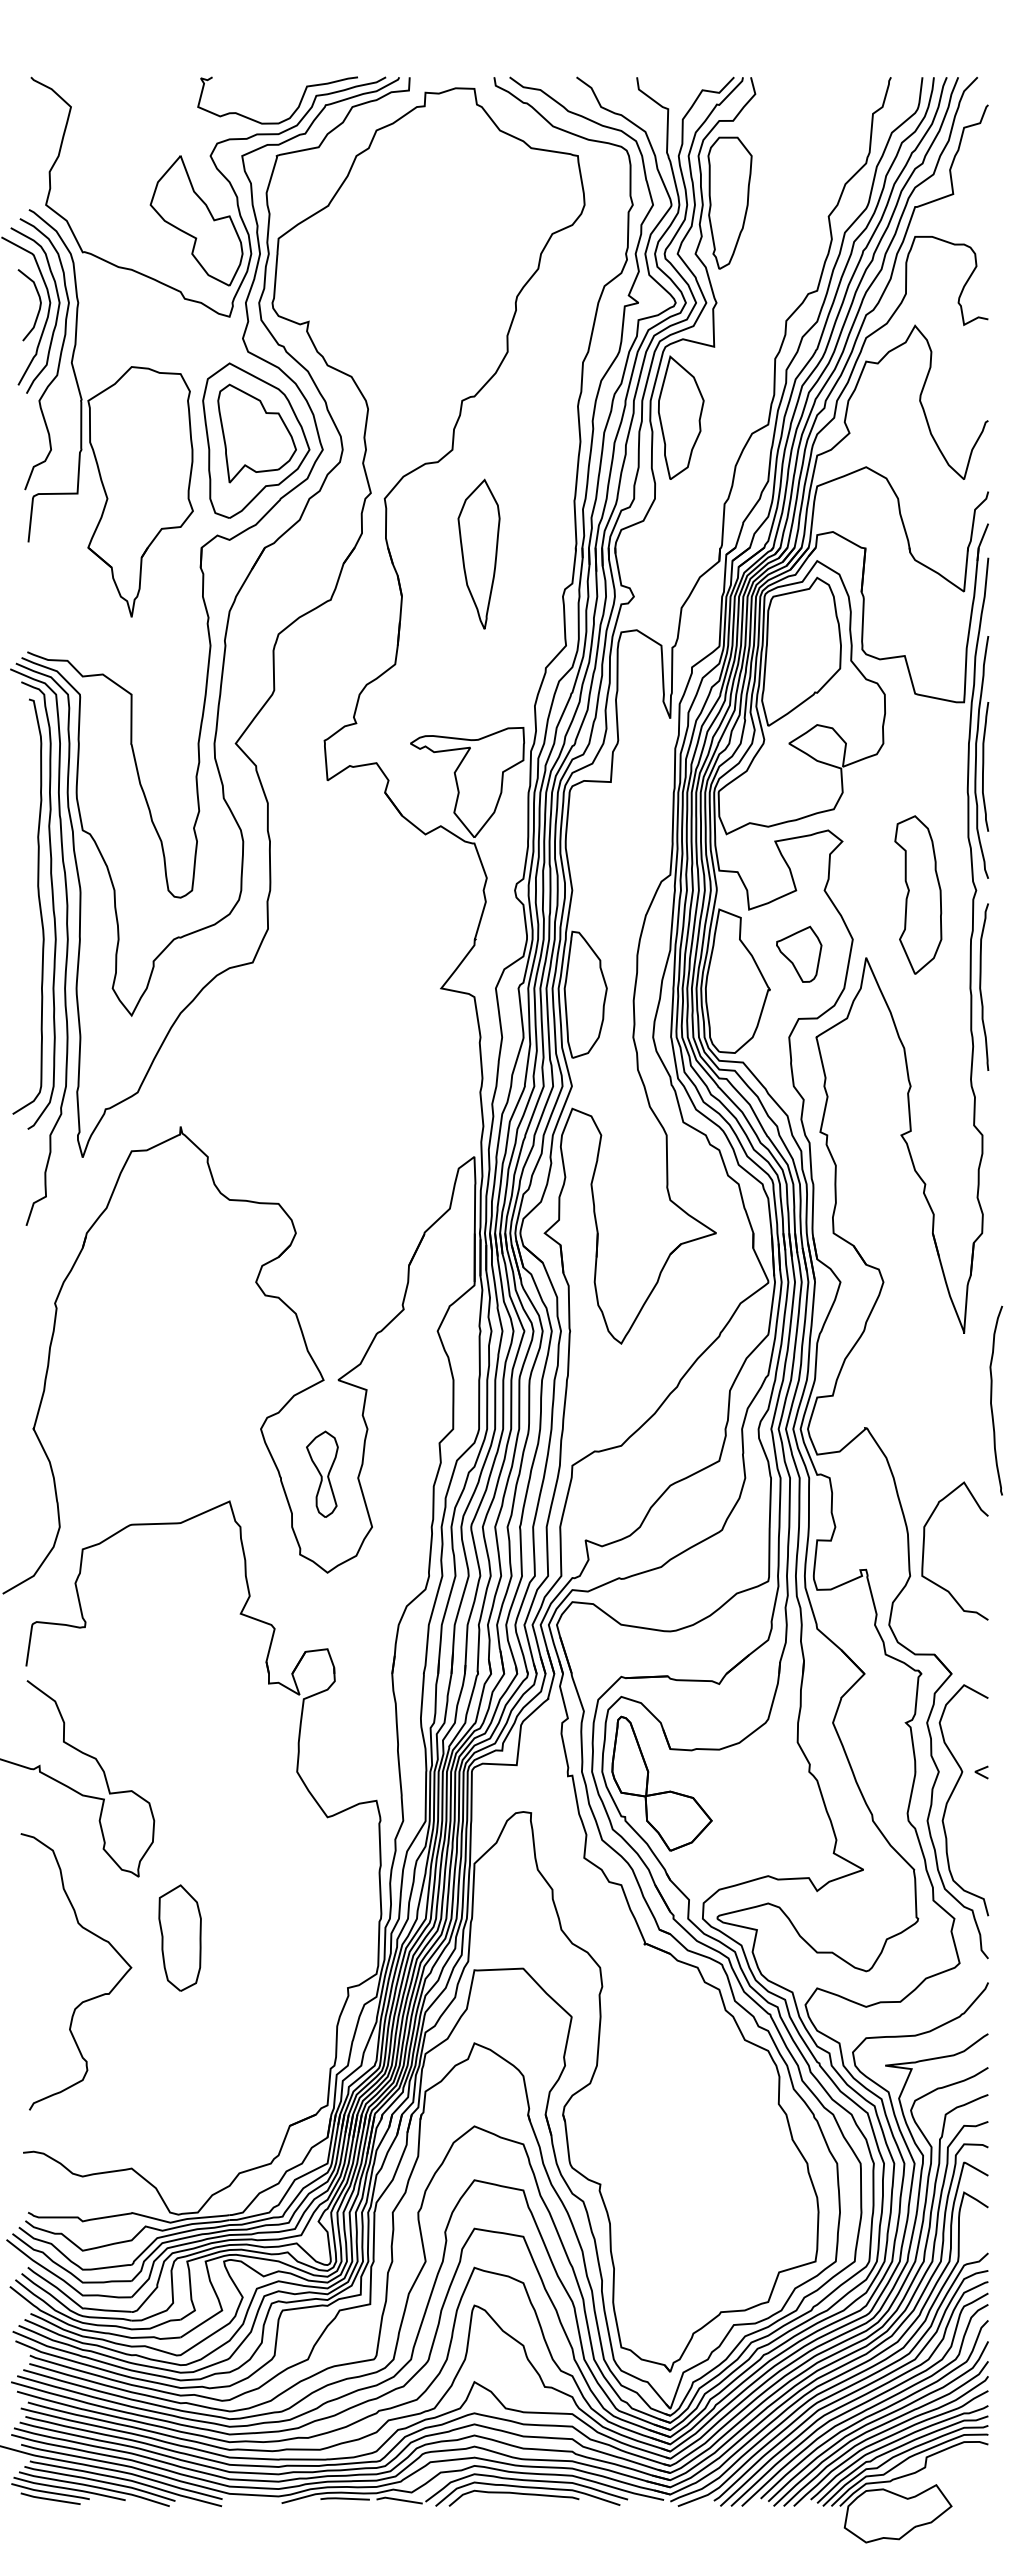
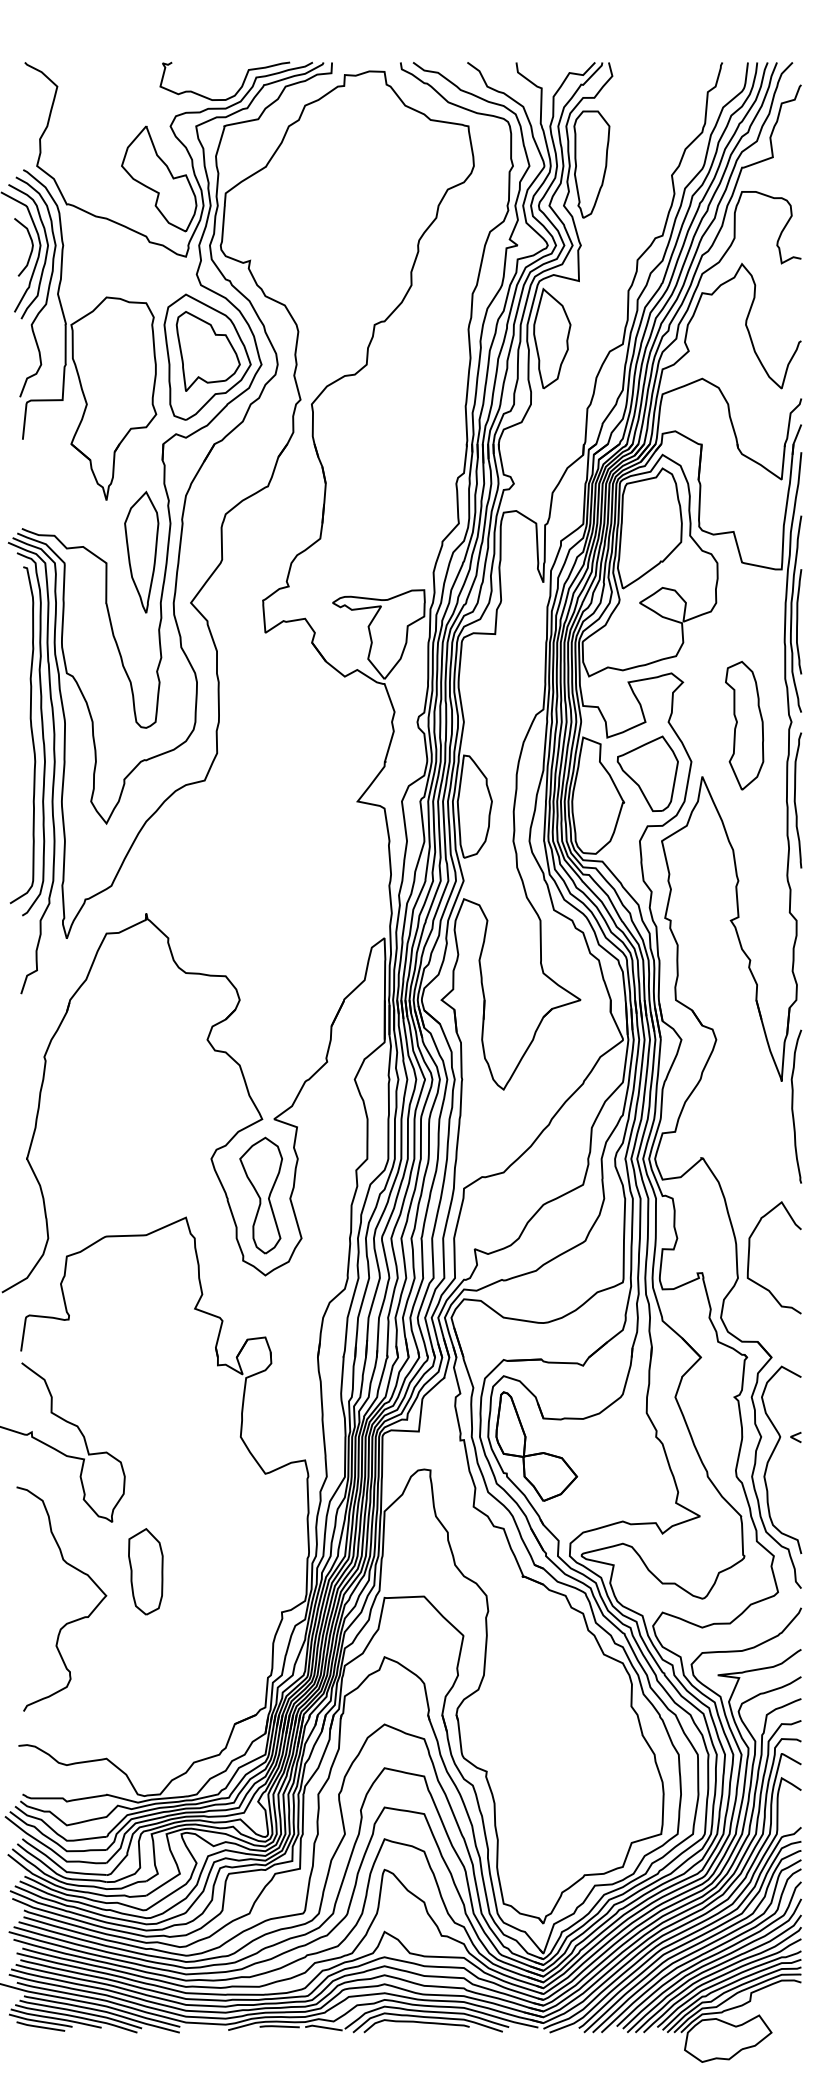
part: (478, 553) -> (141, 551), moved
part: (799, 954) -> (648, 773), size x1.67
curve: (991, 1400) -> (792, 1106), moved
part: (322, 1474) -> (261, 1195), size x1.67

